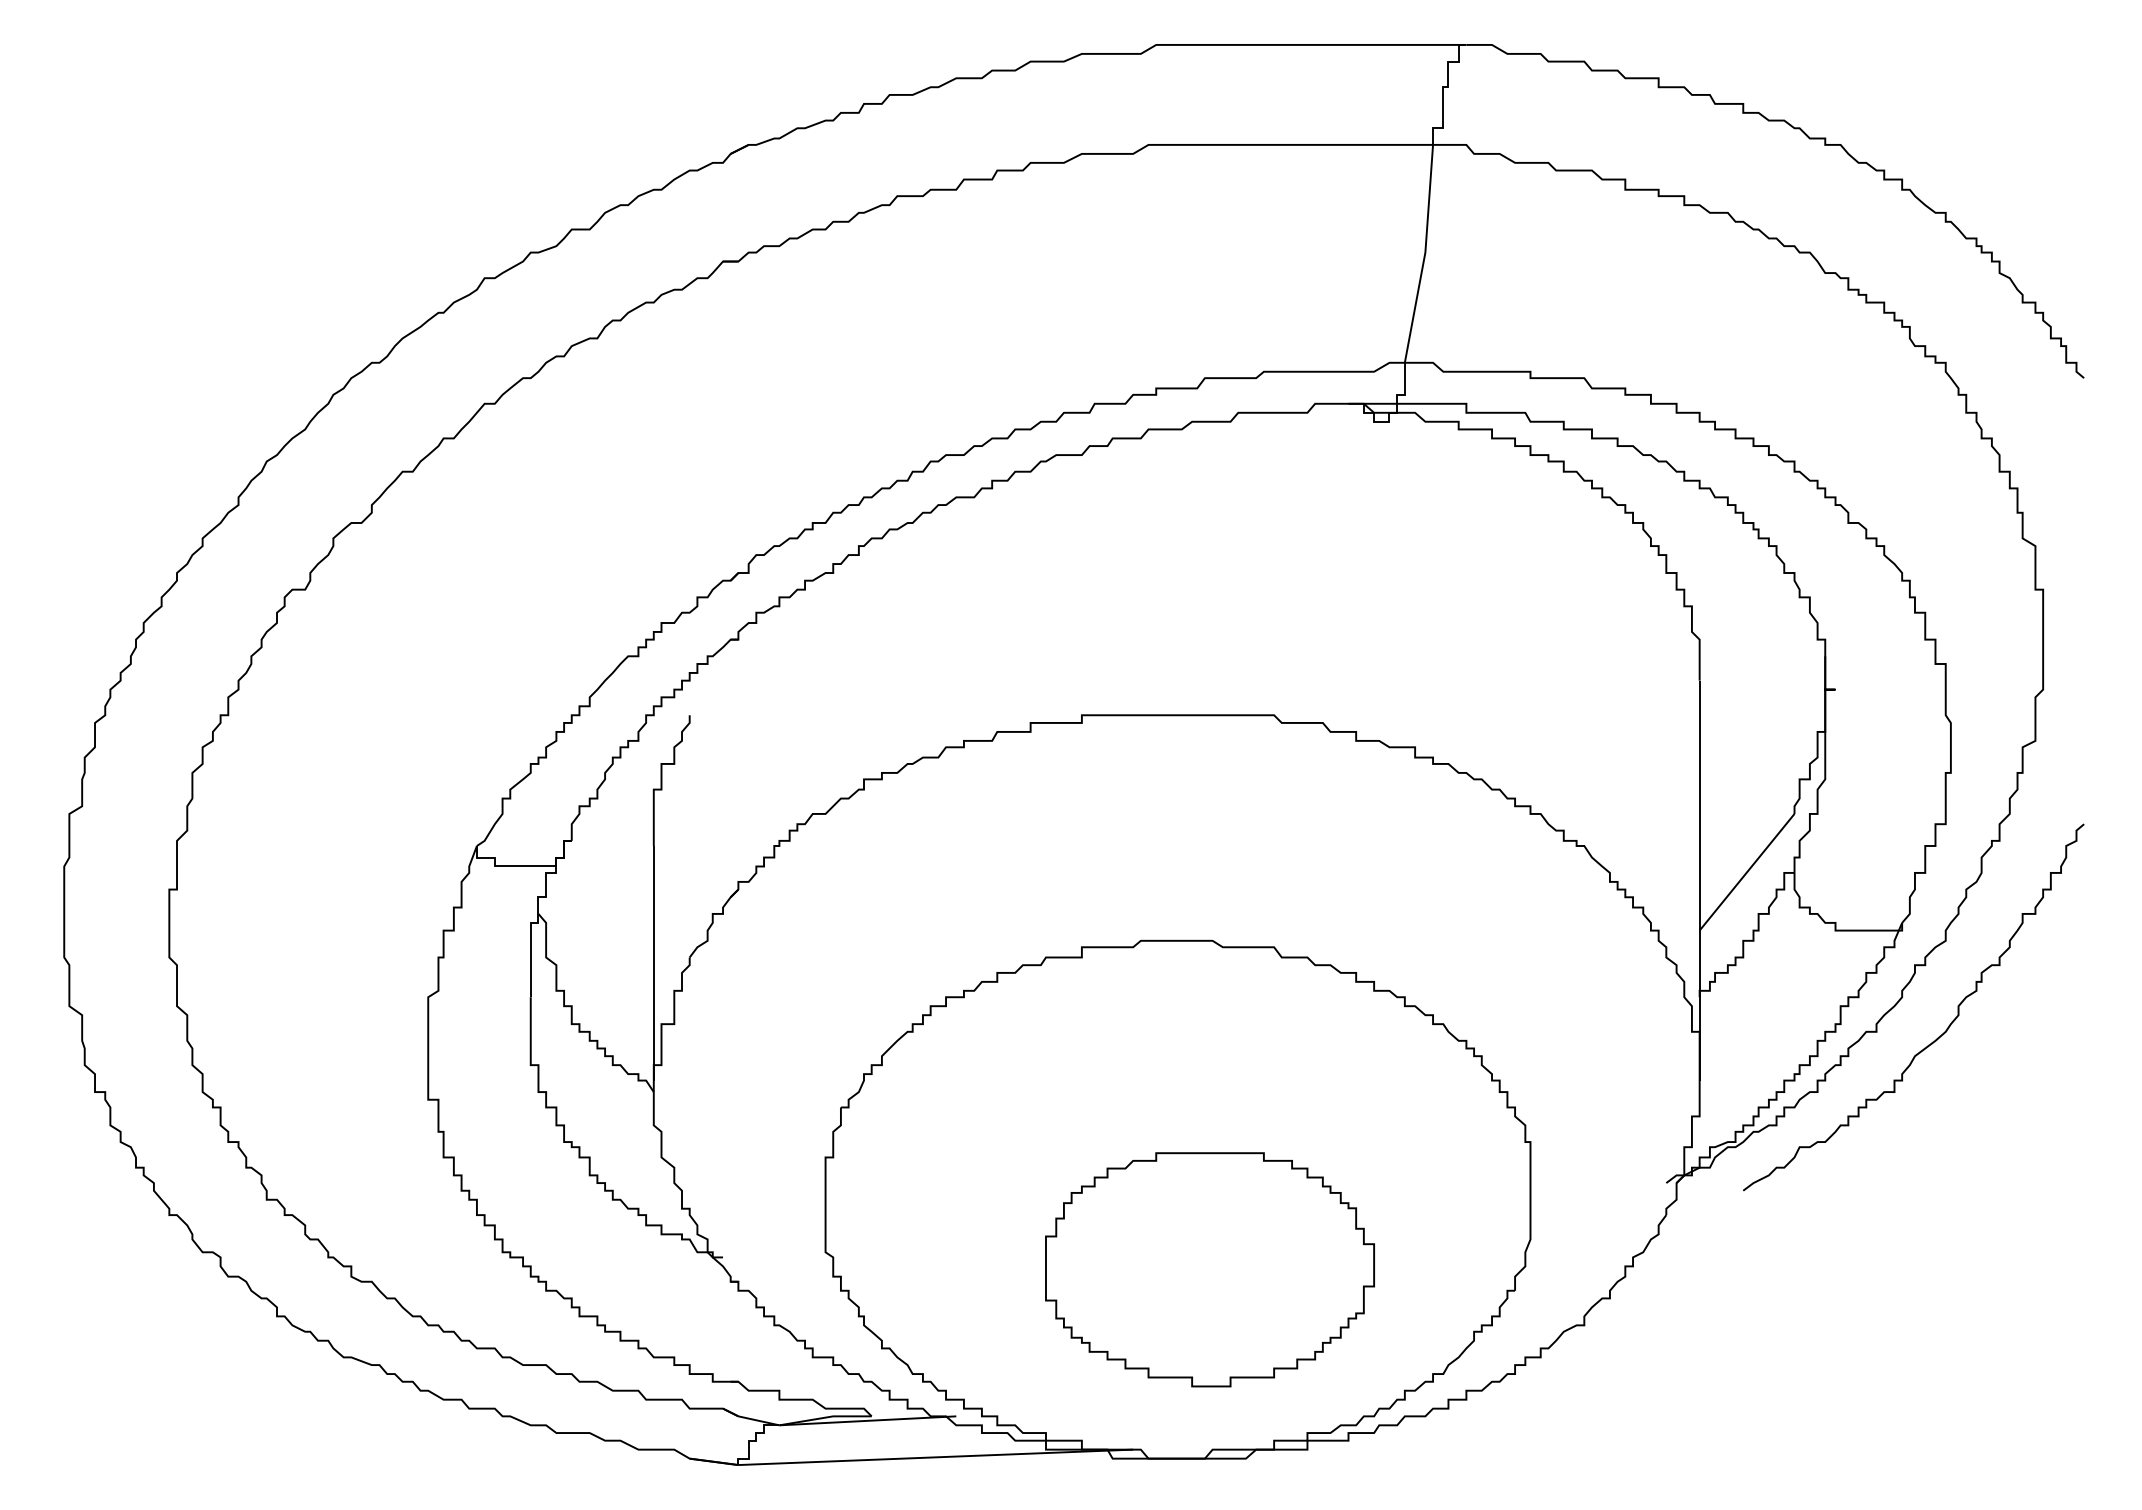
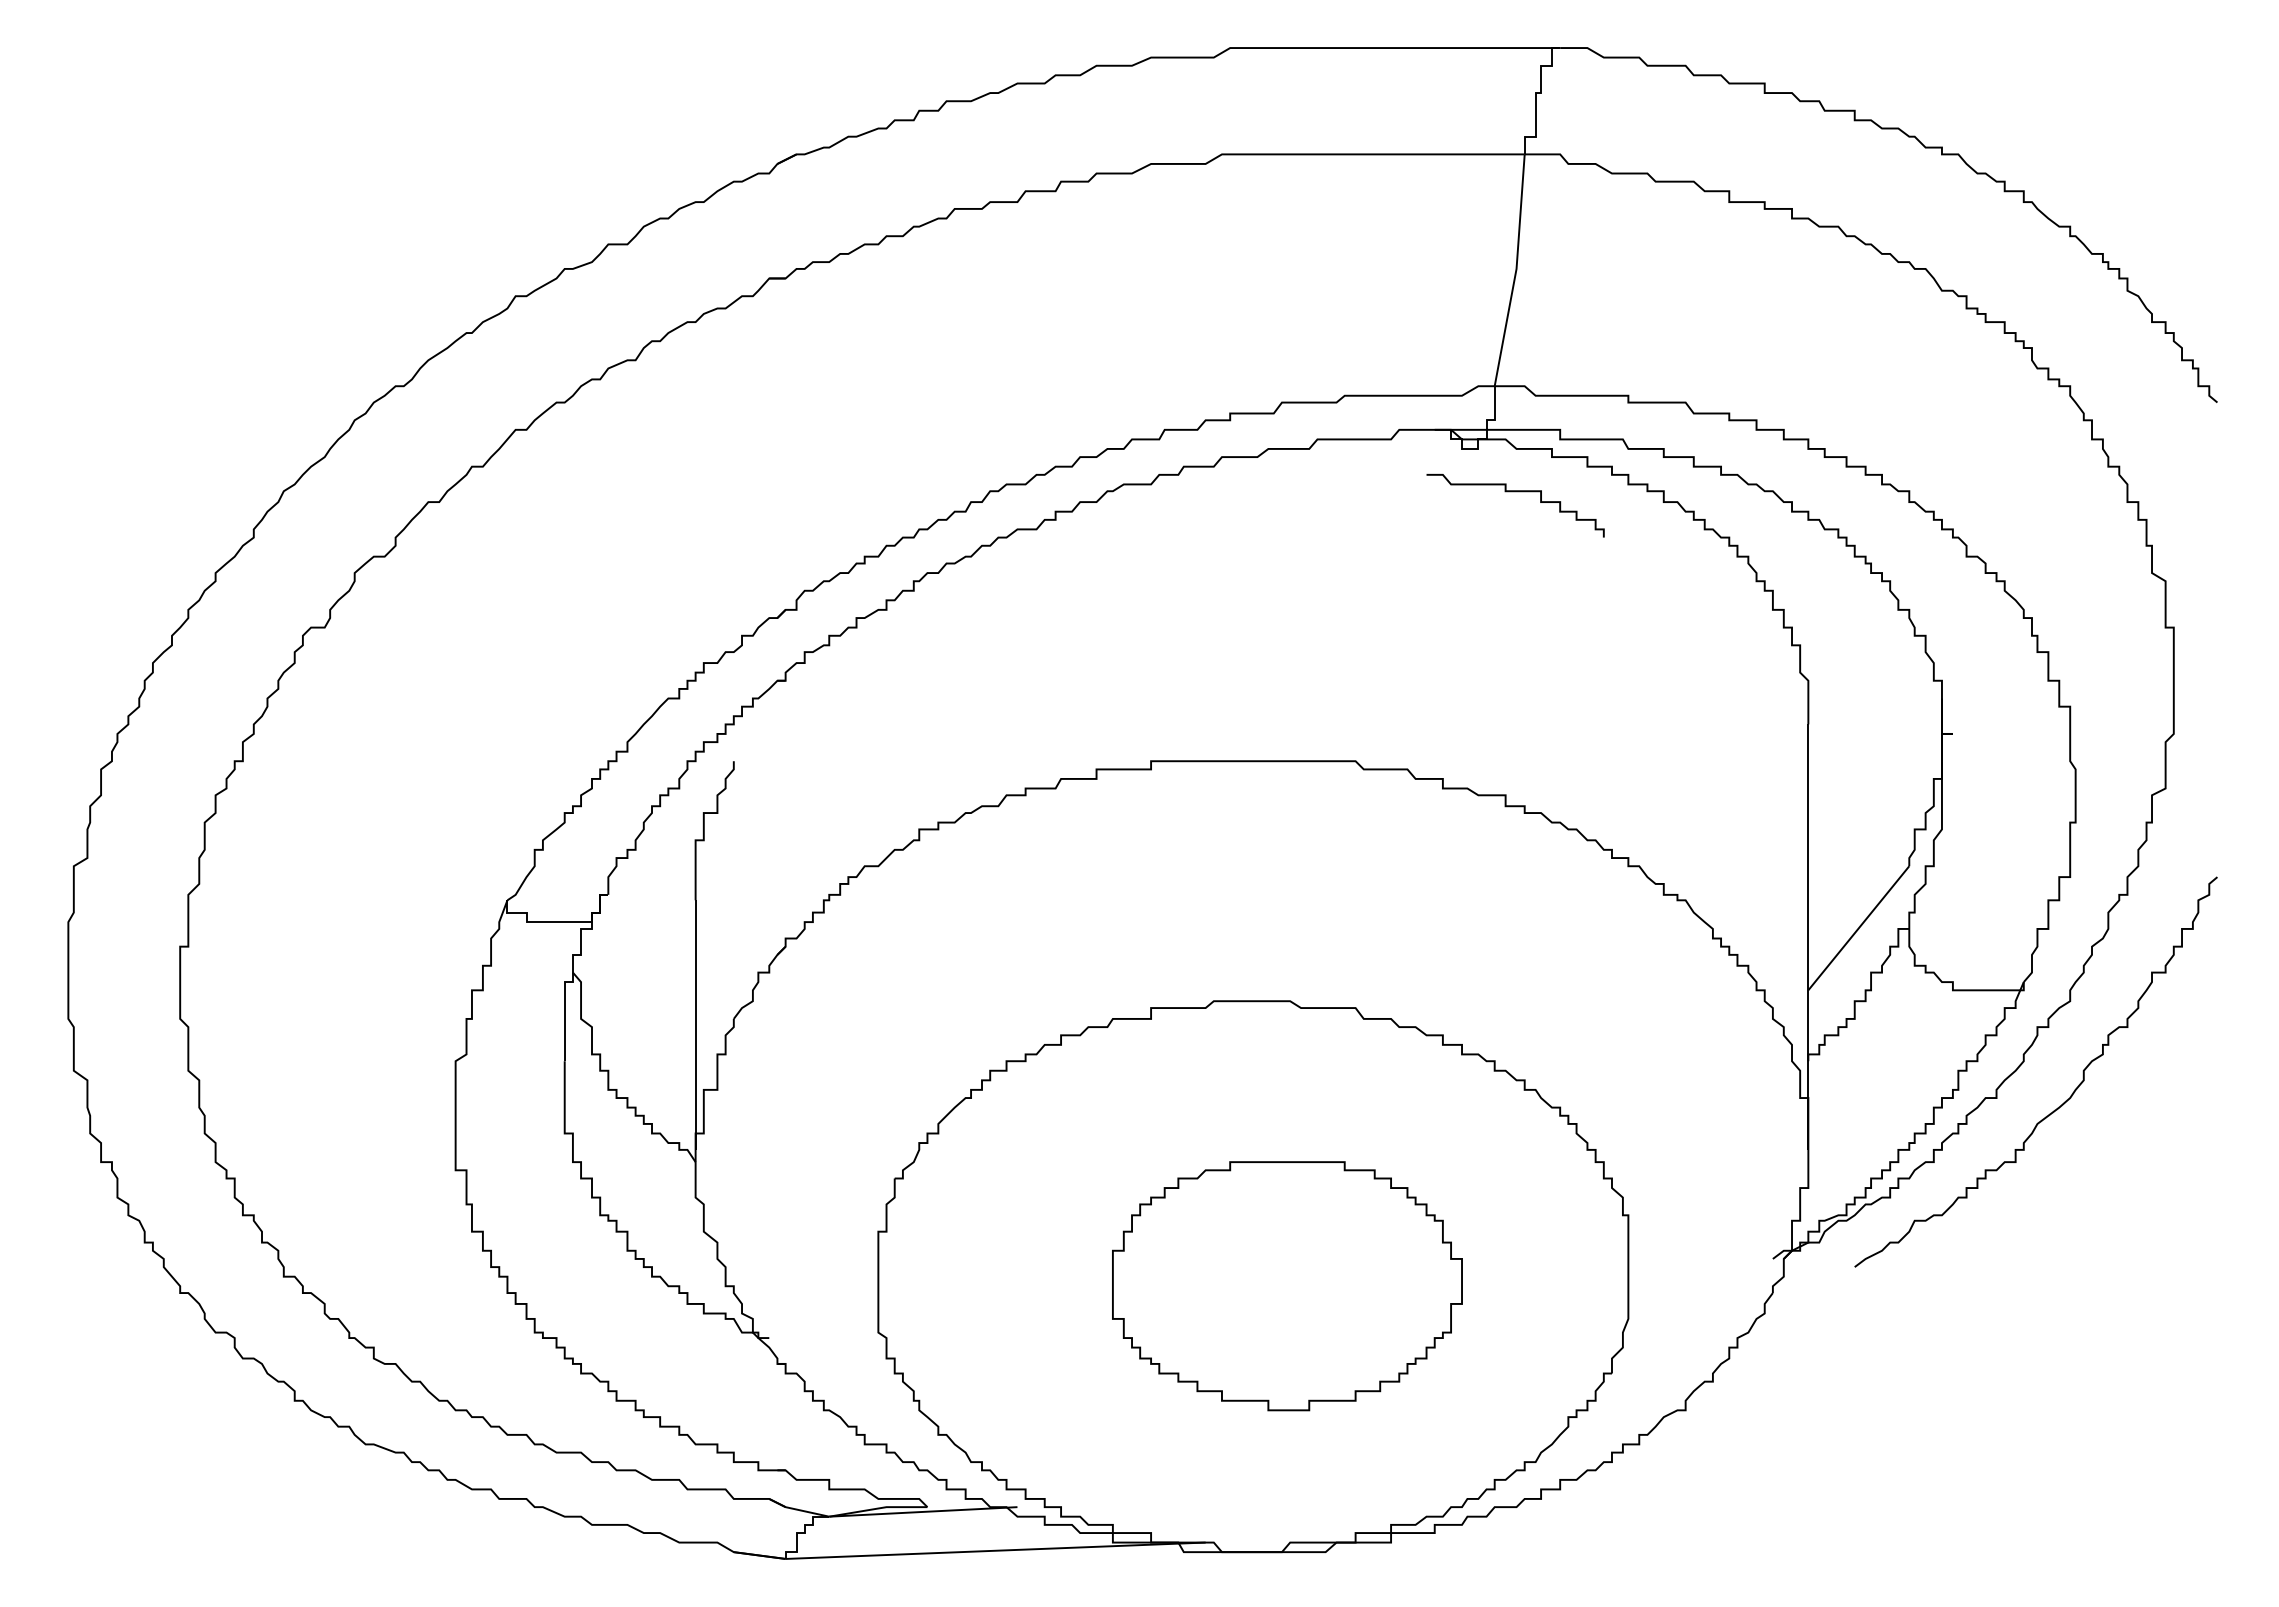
curve: (1424, 462) -> (1515, 492), added
part: (1210, 1270) -> (1287, 1286), moved

